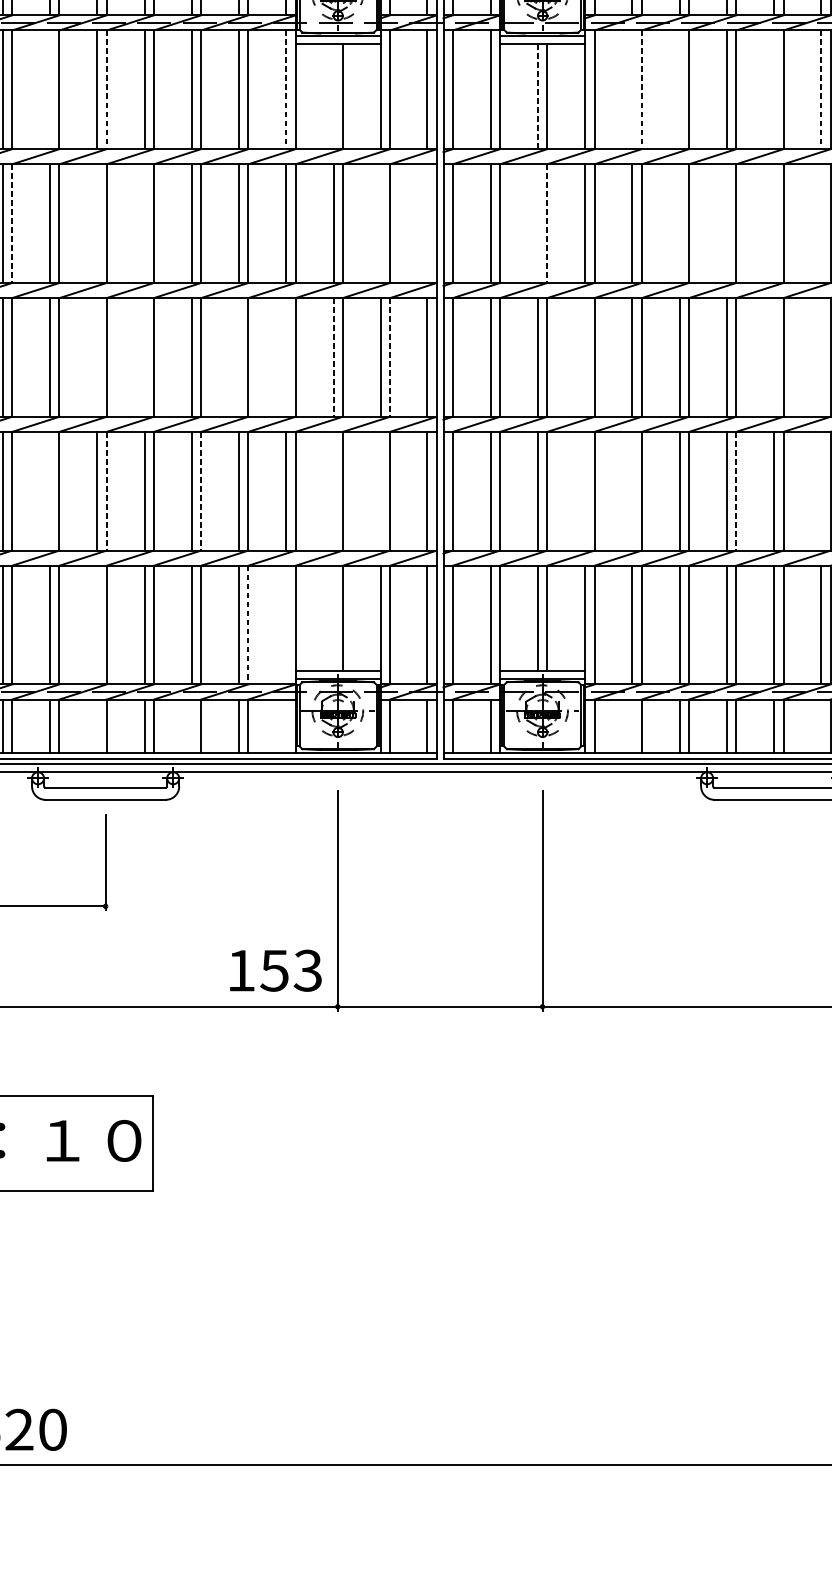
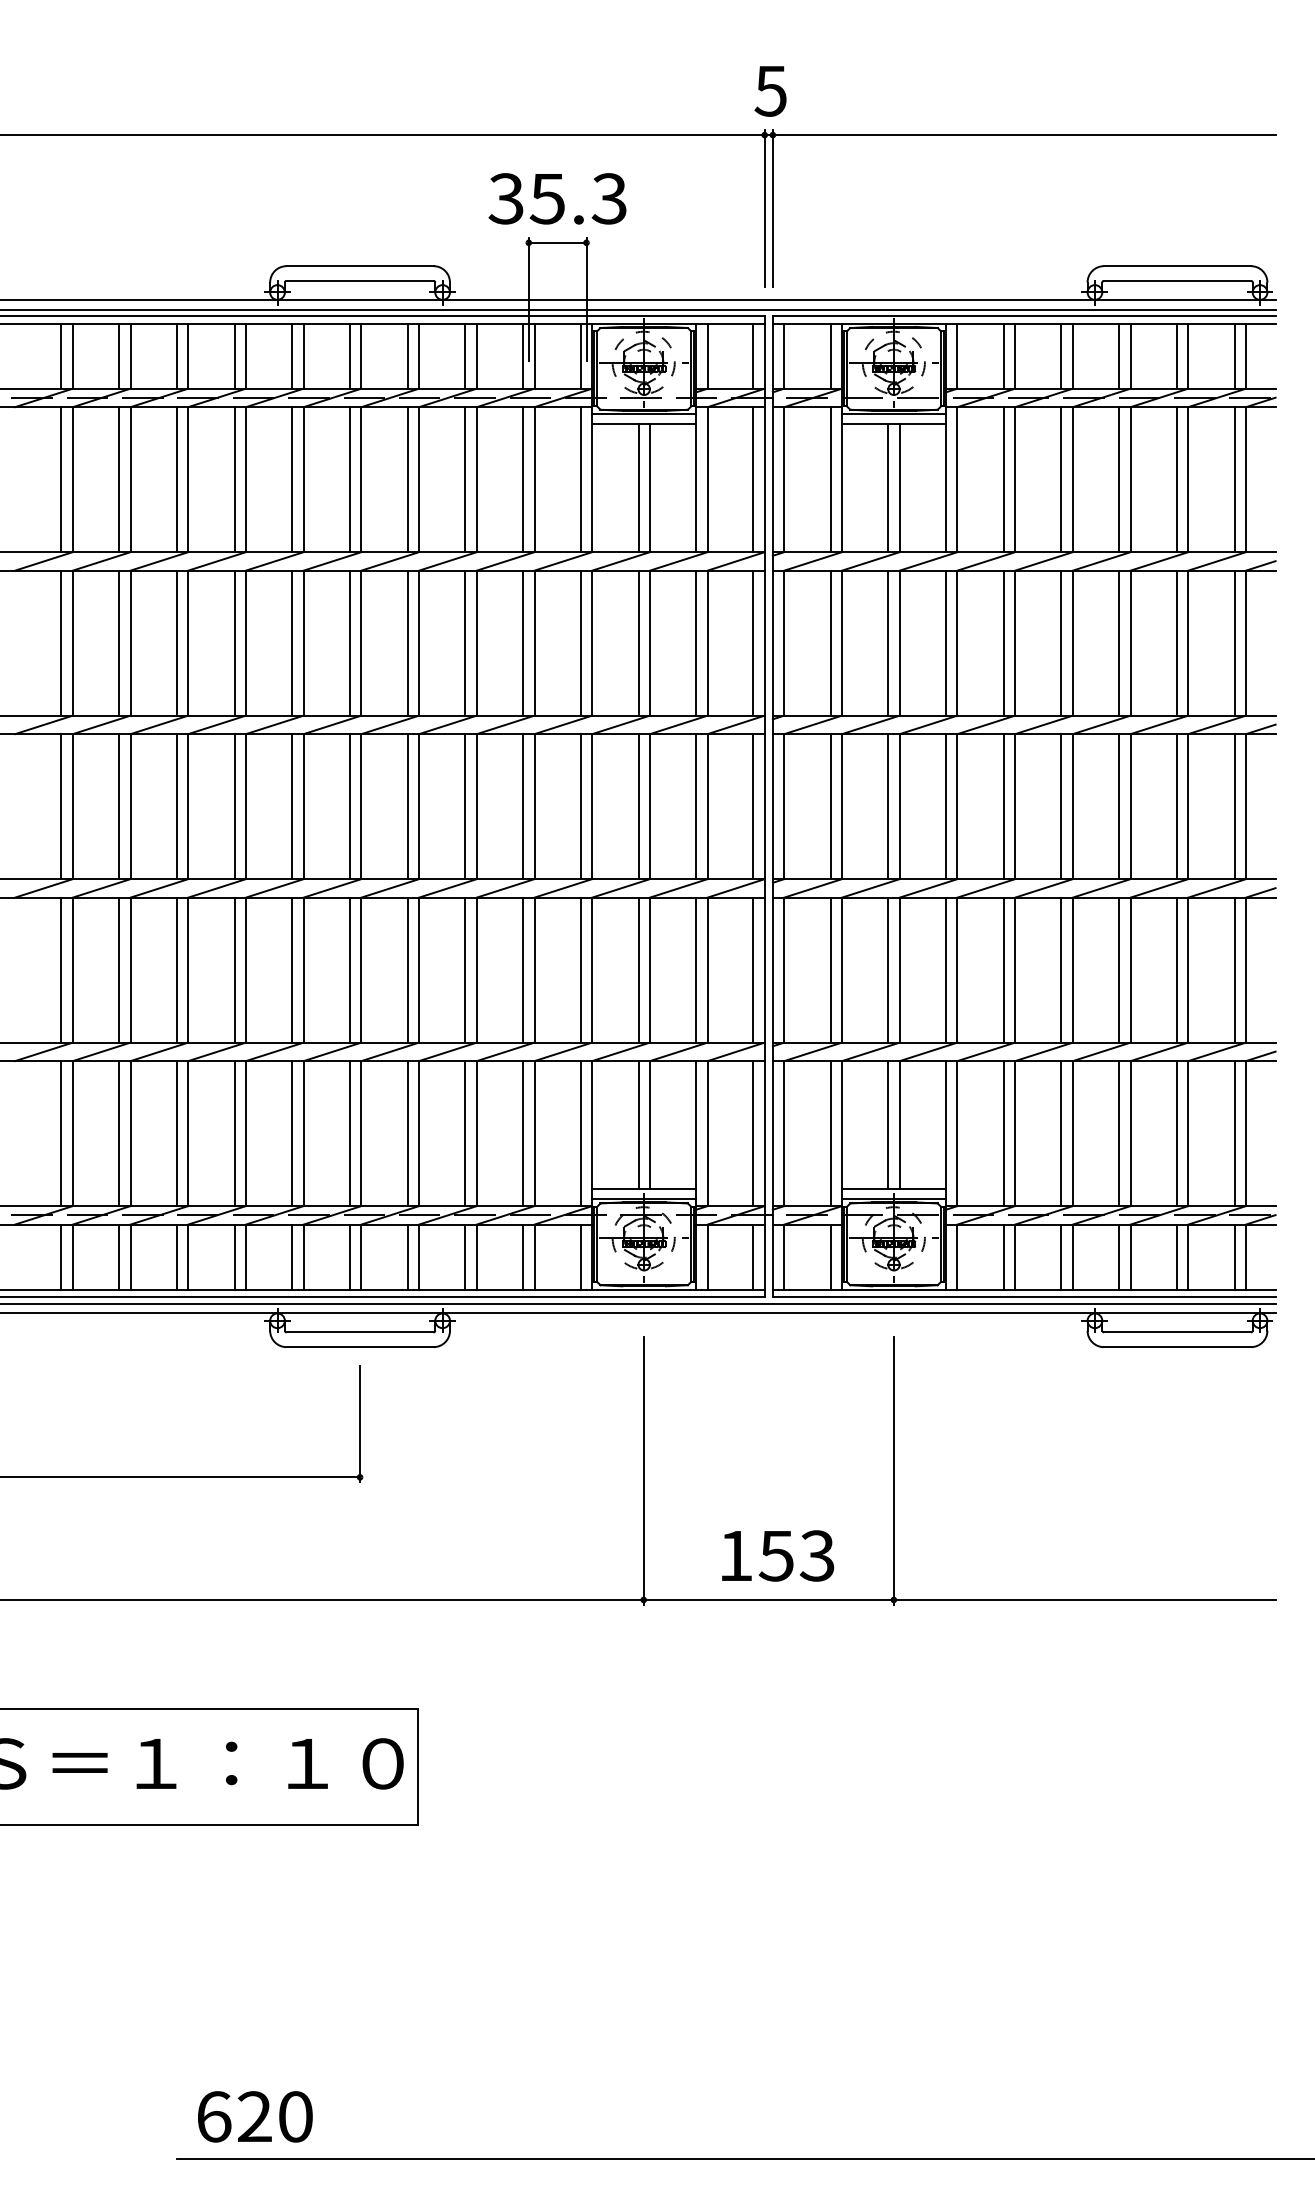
line: (50, 89) -> (292, 479), added
line: (632, 89) -> (1003, 479), added
line: (679, 89) -> (1061, 479), added
line: (773, 89) -> (1176, 479), added
line: (106, 90) -> (361, 480), dashed -> solid
line: (286, 90) -> (580, 480), dashed -> solid
line: (642, 90) -> (1015, 480), dashed -> solid
line: (821, 90) -> (1234, 480), dashed -> solid
line: (333, 97) -> (638, 488), added
line: (538, 97) -> (888, 488), dashed -> solid
line: (11, 223) -> (245, 643), dashed -> solid
line: (96, 223) -> (349, 642), added
line: (144, 223) -> (407, 642), added
line: (381, 223) -> (696, 642), added
line: (427, 223) -> (753, 642), added
line: (538, 223) -> (888, 642), added
line: (547, 223) -> (899, 643), dashed -> solid
line: (679, 223) -> (1061, 642), added
line: (727, 223) -> (1119, 642), added
line: (773, 223) -> (1176, 642), added
line: (821, 223) -> (1234, 642), added
line: (96, 357) -> (349, 806), added
line: (144, 357) -> (407, 806), added
line: (239, 357) -> (523, 806), added
line: (286, 357) -> (580, 806), added
line: (585, 357) -> (946, 806), added
line: (773, 357) -> (1176, 806), added
line: (821, 357) -> (1234, 806), added
line: (333, 358) -> (638, 807), dashed -> solid
line: (390, 358) -> (707, 807), dashed -> solid
line: (50, 490) -> (292, 969), added
line: (333, 490) -> (638, 969), added
line: (381, 490) -> (696, 969), added
line: (585, 490) -> (946, 969), added
line: (632, 490) -> (1003, 969), added
line: (821, 490) -> (1234, 969), added
line: (106, 491) -> (361, 970), dashed -> solid
line: (200, 491) -> (476, 970), dashed -> solid
line: (736, 491) -> (1130, 970), dashed -> solid
line: (333, 618) -> (638, 1125), added
line: (96, 624) -> (349, 1133), added
line: (286, 624) -> (580, 1133), added
line: (248, 625) -> (534, 1134), dashed -> solid
line: (96, 725) -> (349, 1256), added
line: (191, 725) -> (465, 1256), added
line: (286, 725) -> (580, 1256), added
line: (632, 725) -> (1003, 1256), added
line: (821, 725) -> (1234, 1256), added
text: (276, 970) -> (778, 1555), moved

